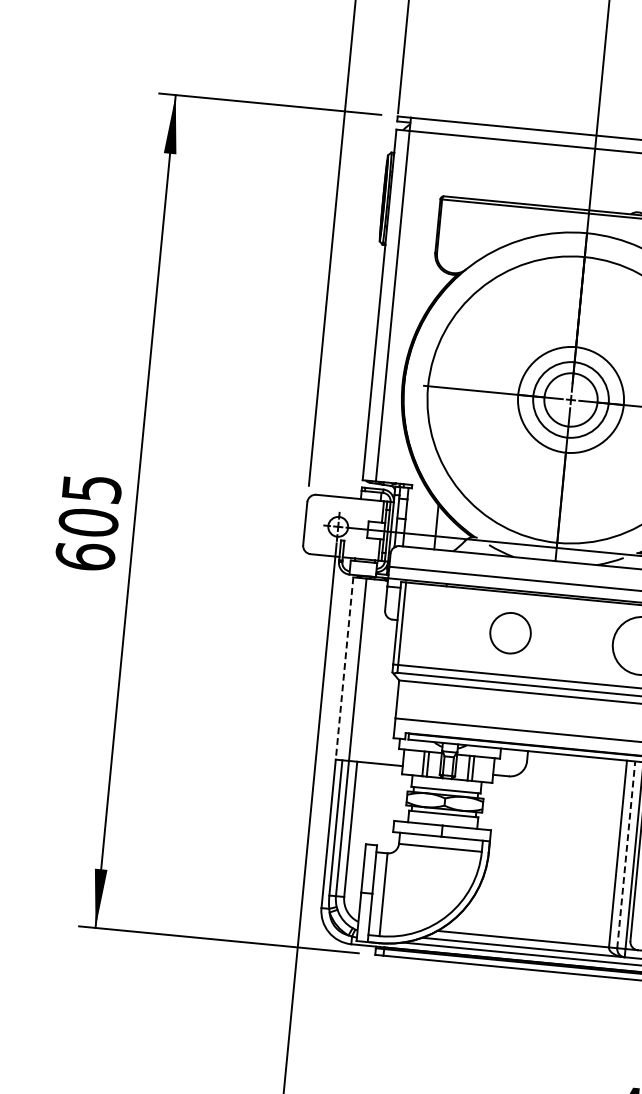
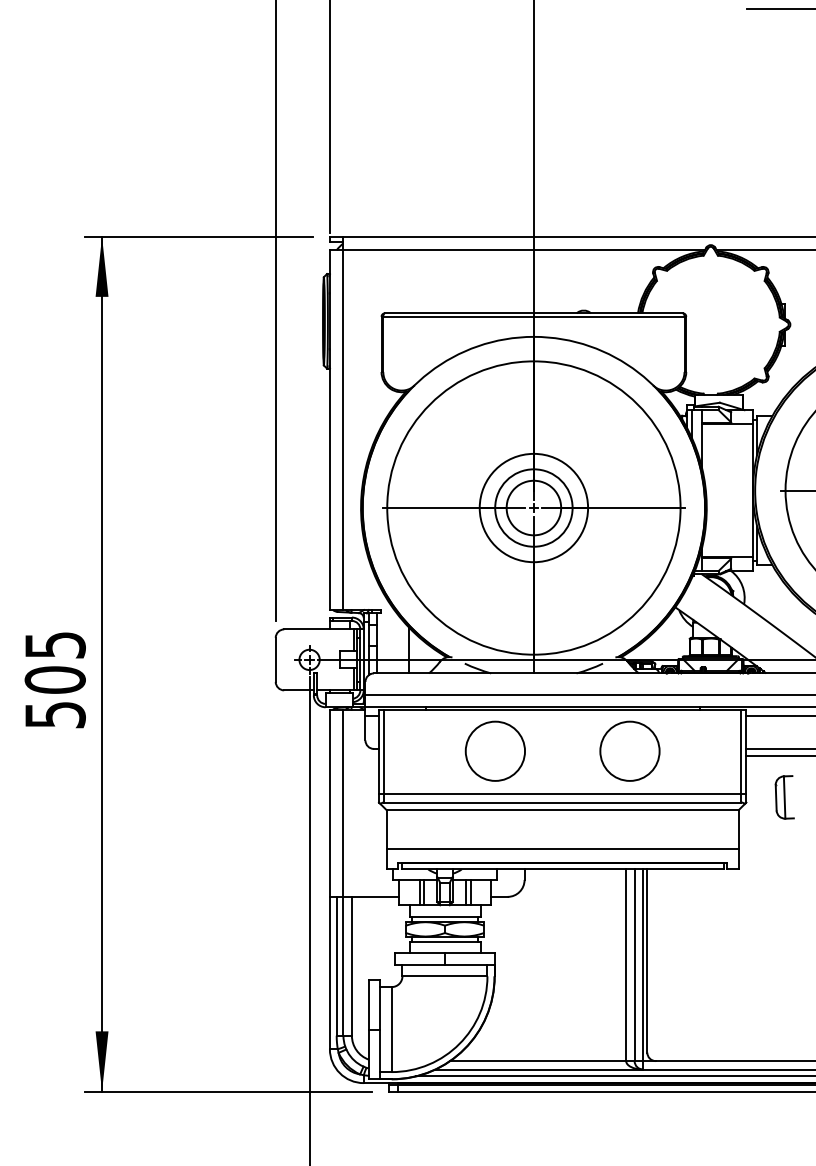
text: (84, 556) -> (54, 714), 605 -> 505
circle: (509, 632) -> (494, 750), size x1.43
line: (344, 668) -> (329, 803), dashed -> solid
line: (626, 855) -> (634, 965), dashed -> solid

